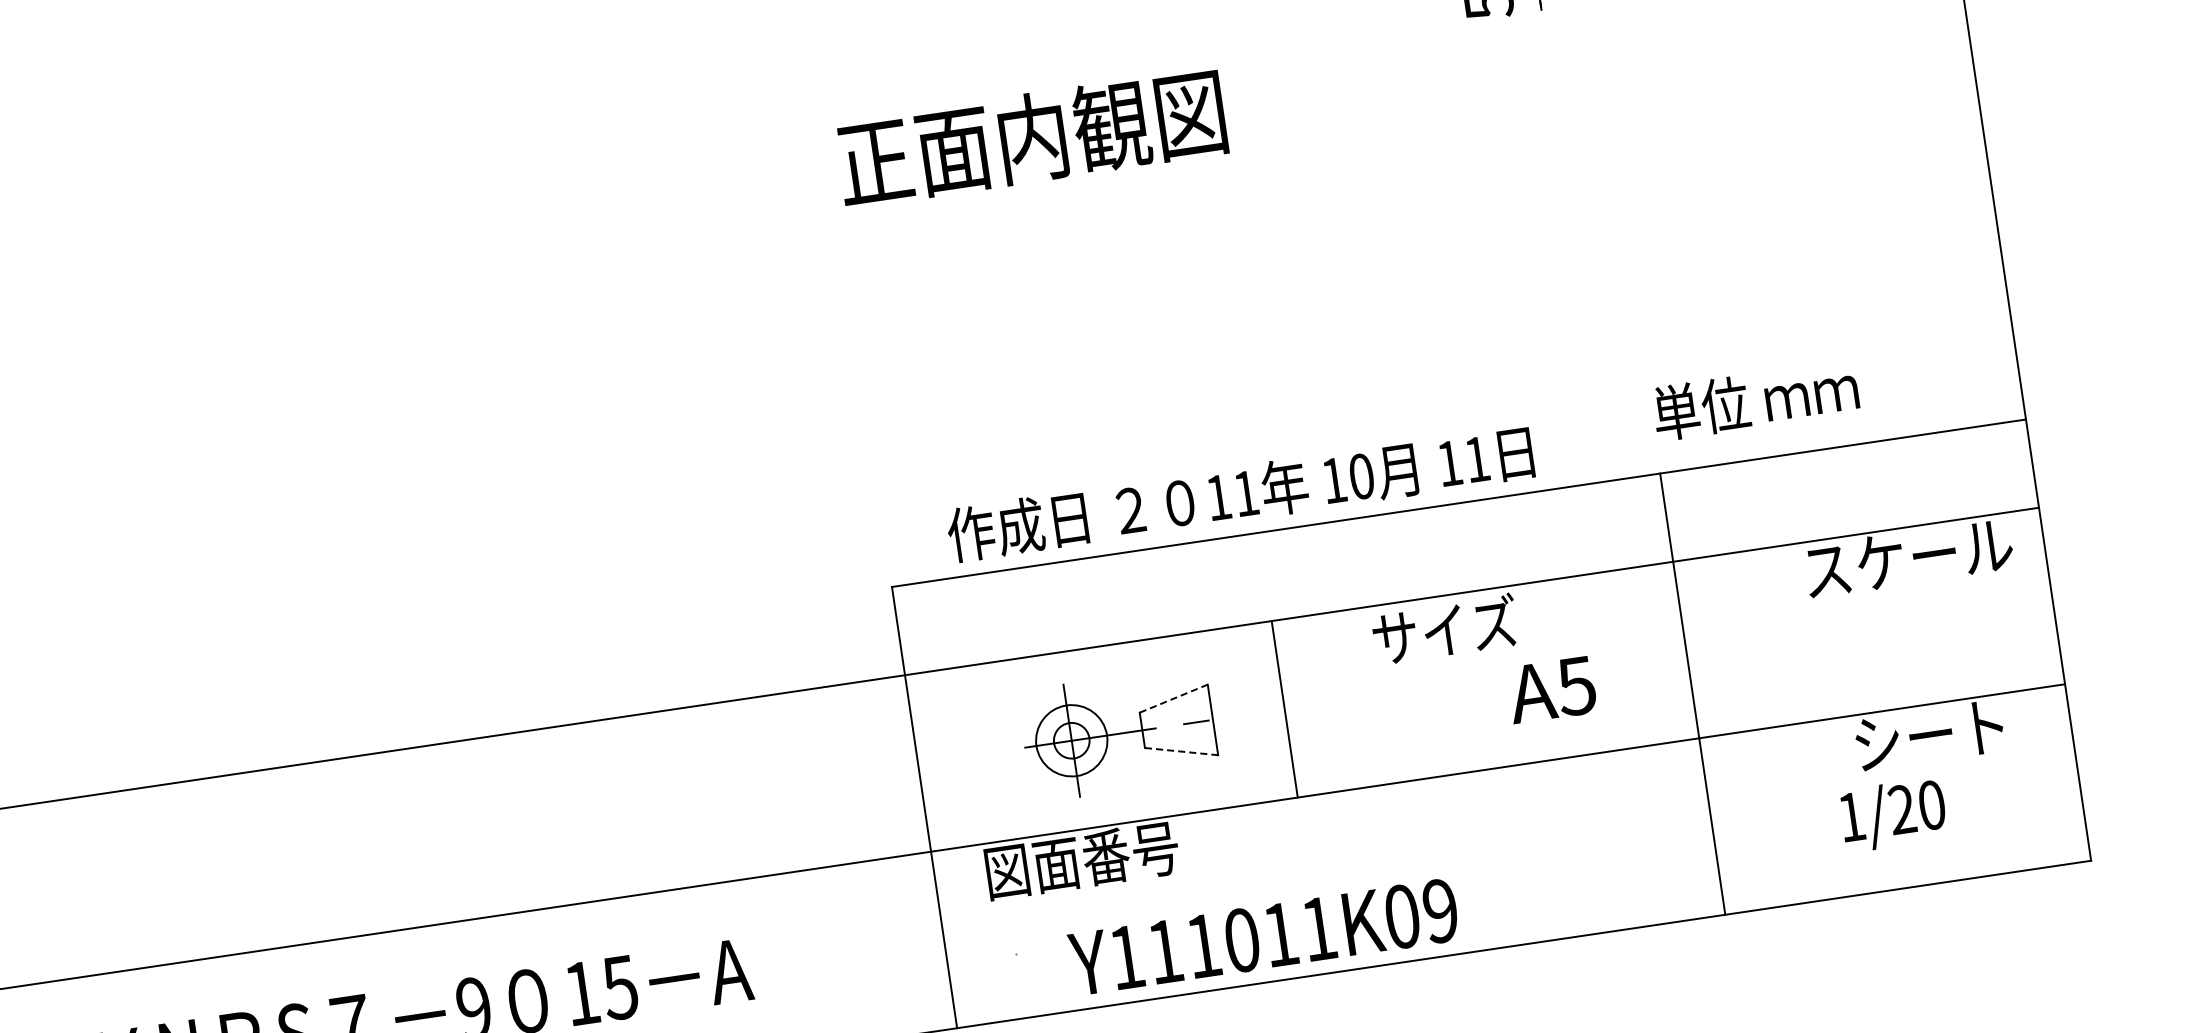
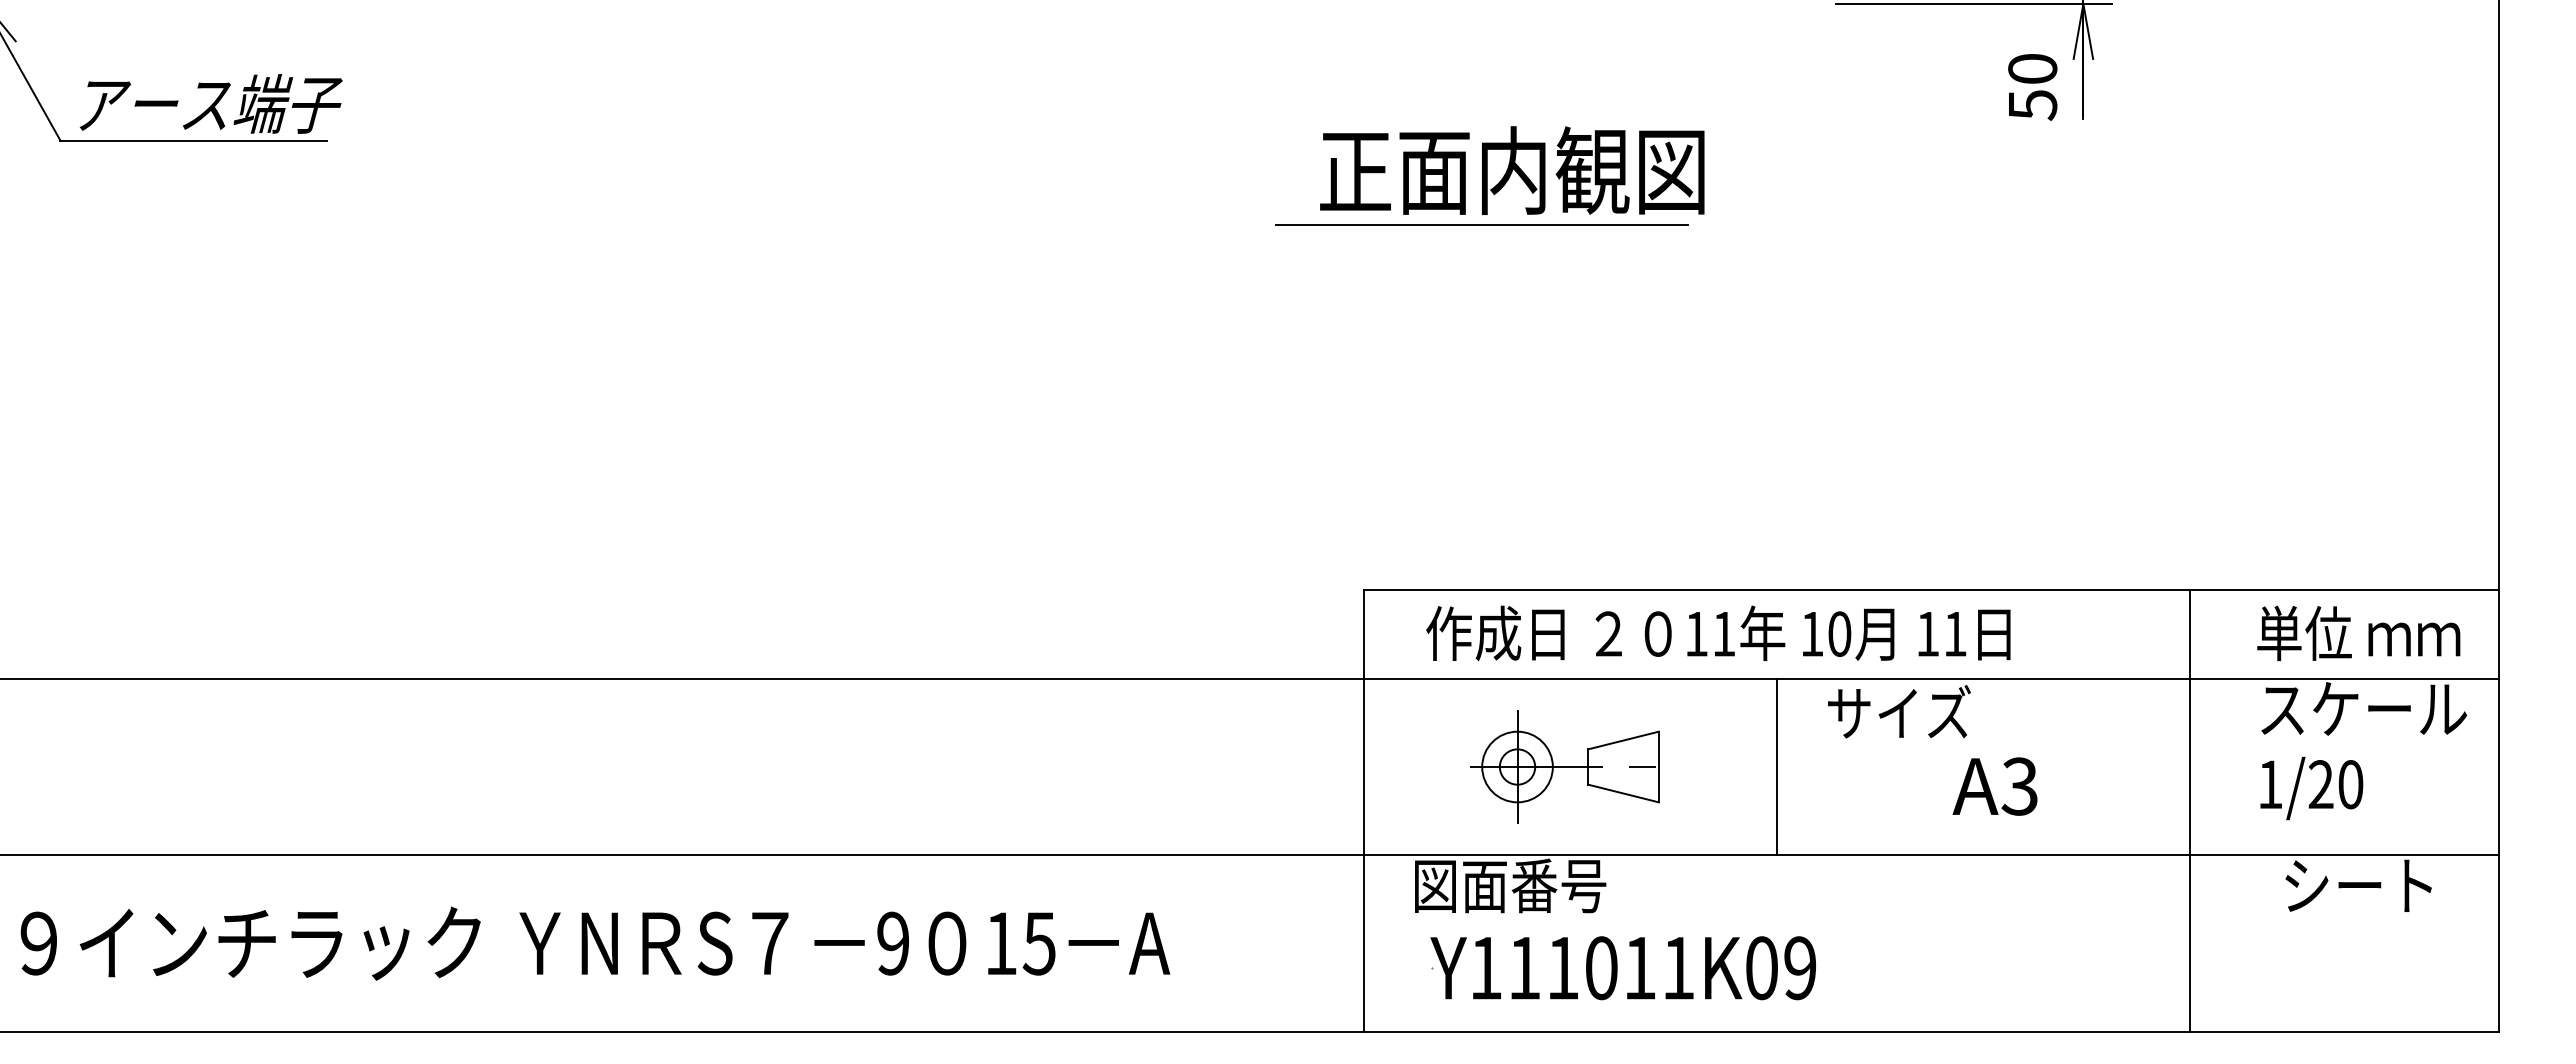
text: (1031, 137) -> (1512, 170), moved
line: (955, 204) -> (1481, 224), added
text: (1755, 400) -> (2358, 633), moved
text: (1240, 493) -> (1718, 633), moved
text: (1576, 686) -> (2019, 786), A5 -> A3
line: (1692, 694) -> (2189, 811), moved
line: (1174, 698) -> (1624, 740), dashed -> solid
line: (1284, 708) -> (1776, 766), moved
line: (1182, 751) -> (1624, 793), dashed -> solid
text: (1893, 814) -> (2311, 788), moved
text: (1263, 937) -> (1622, 968), moved

